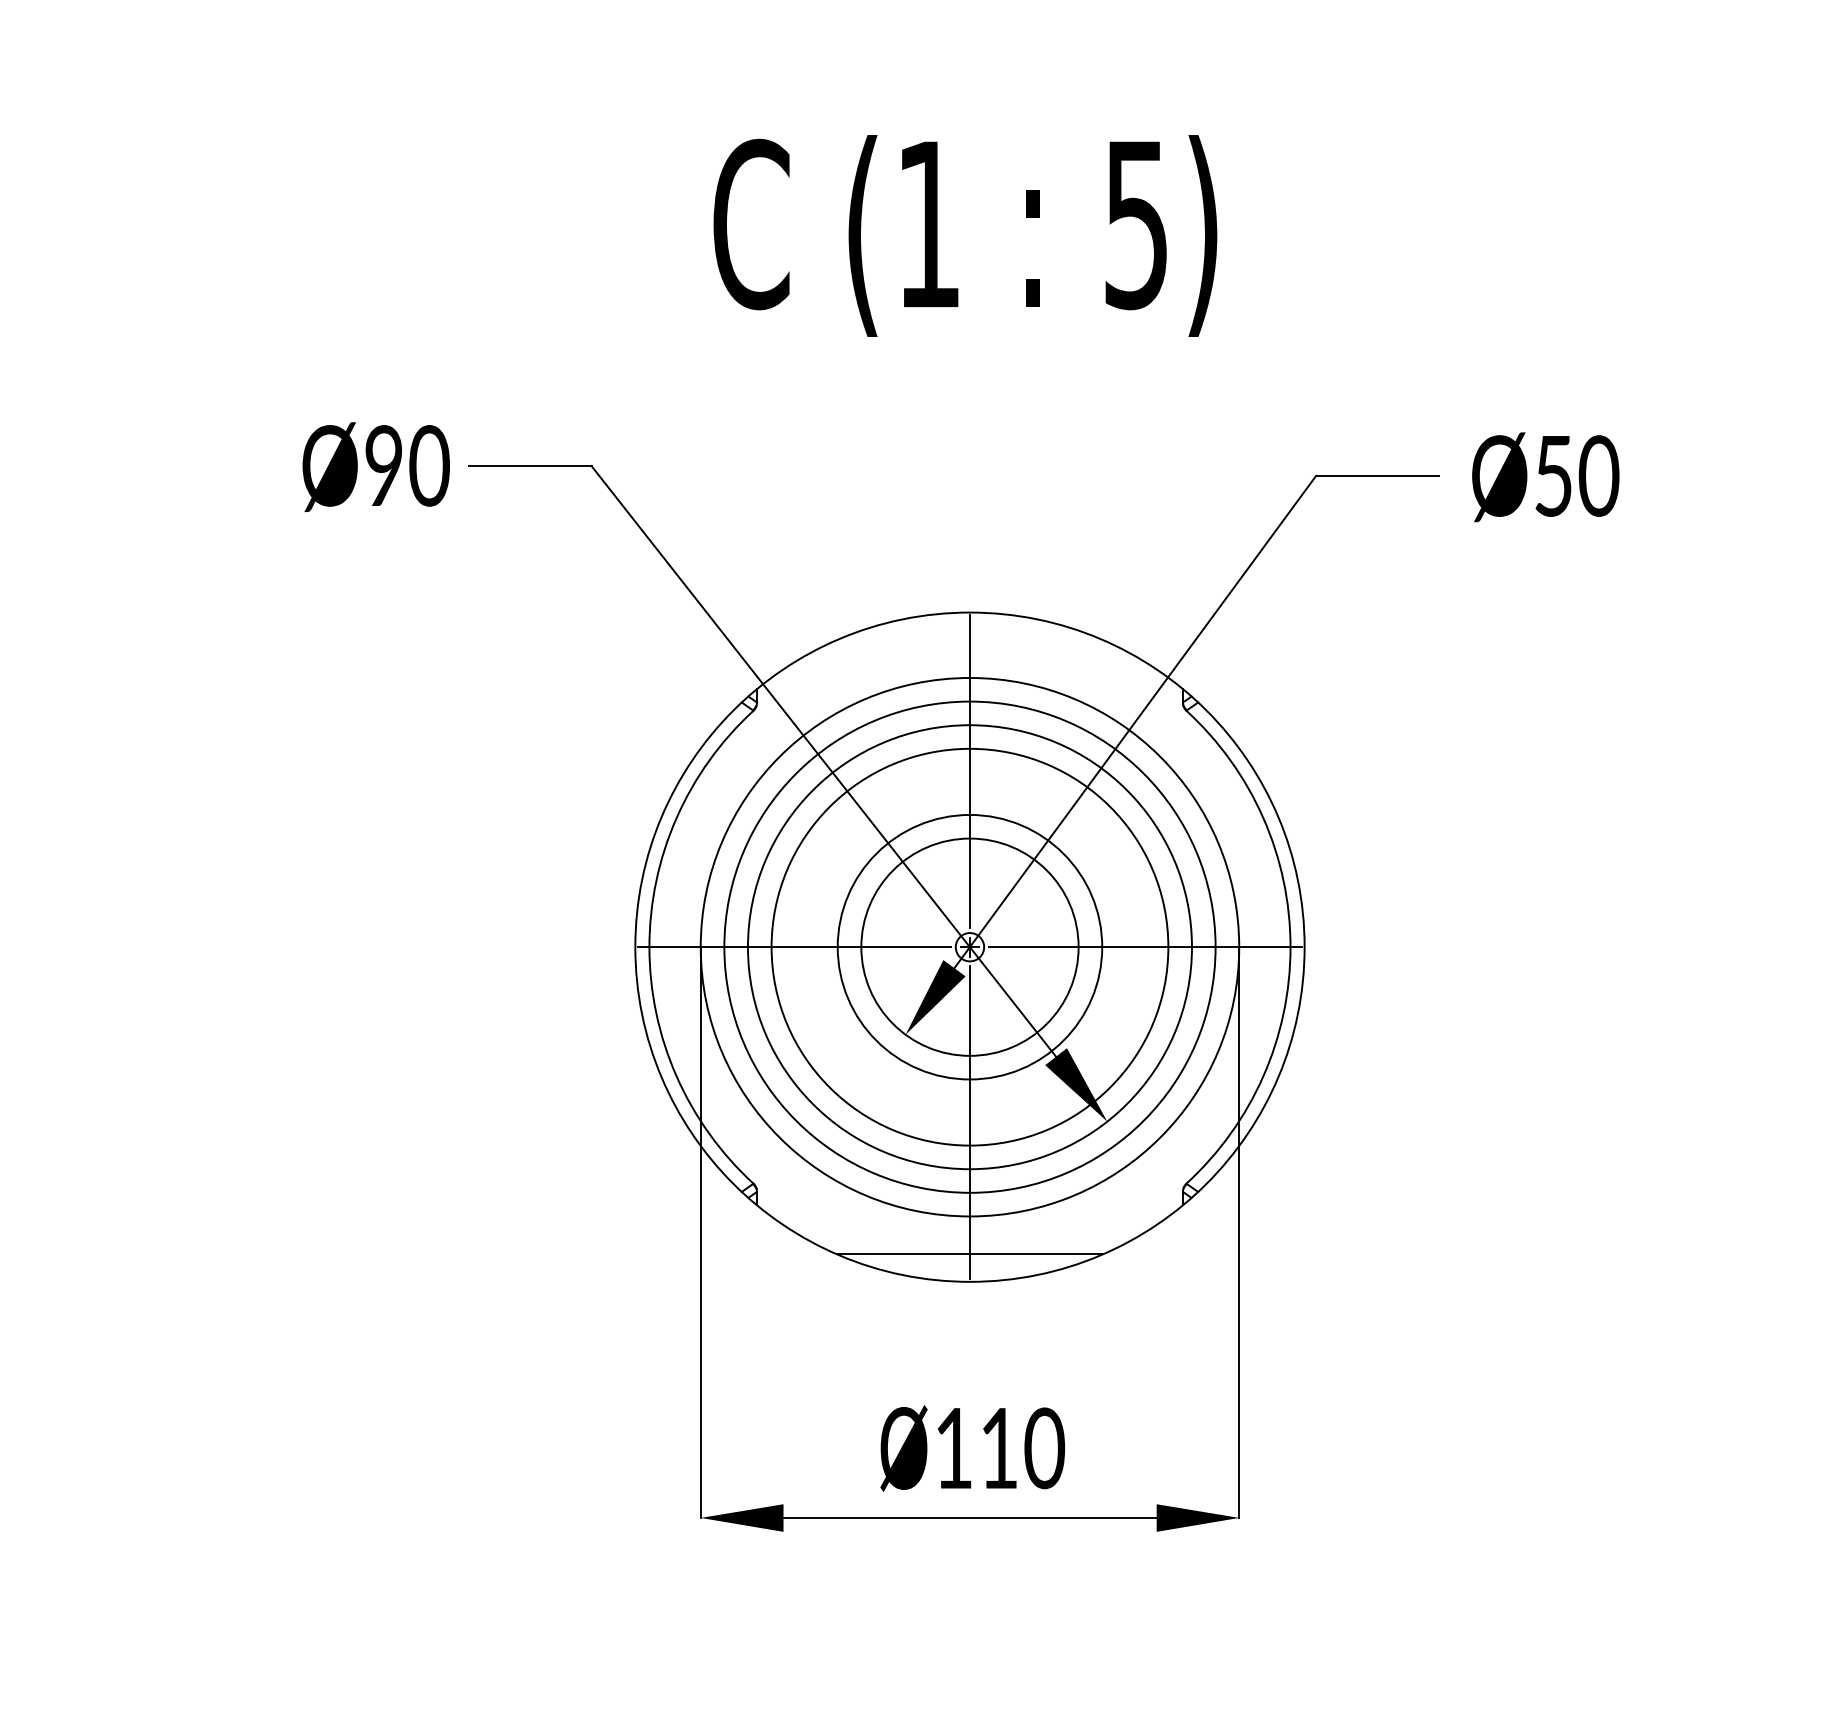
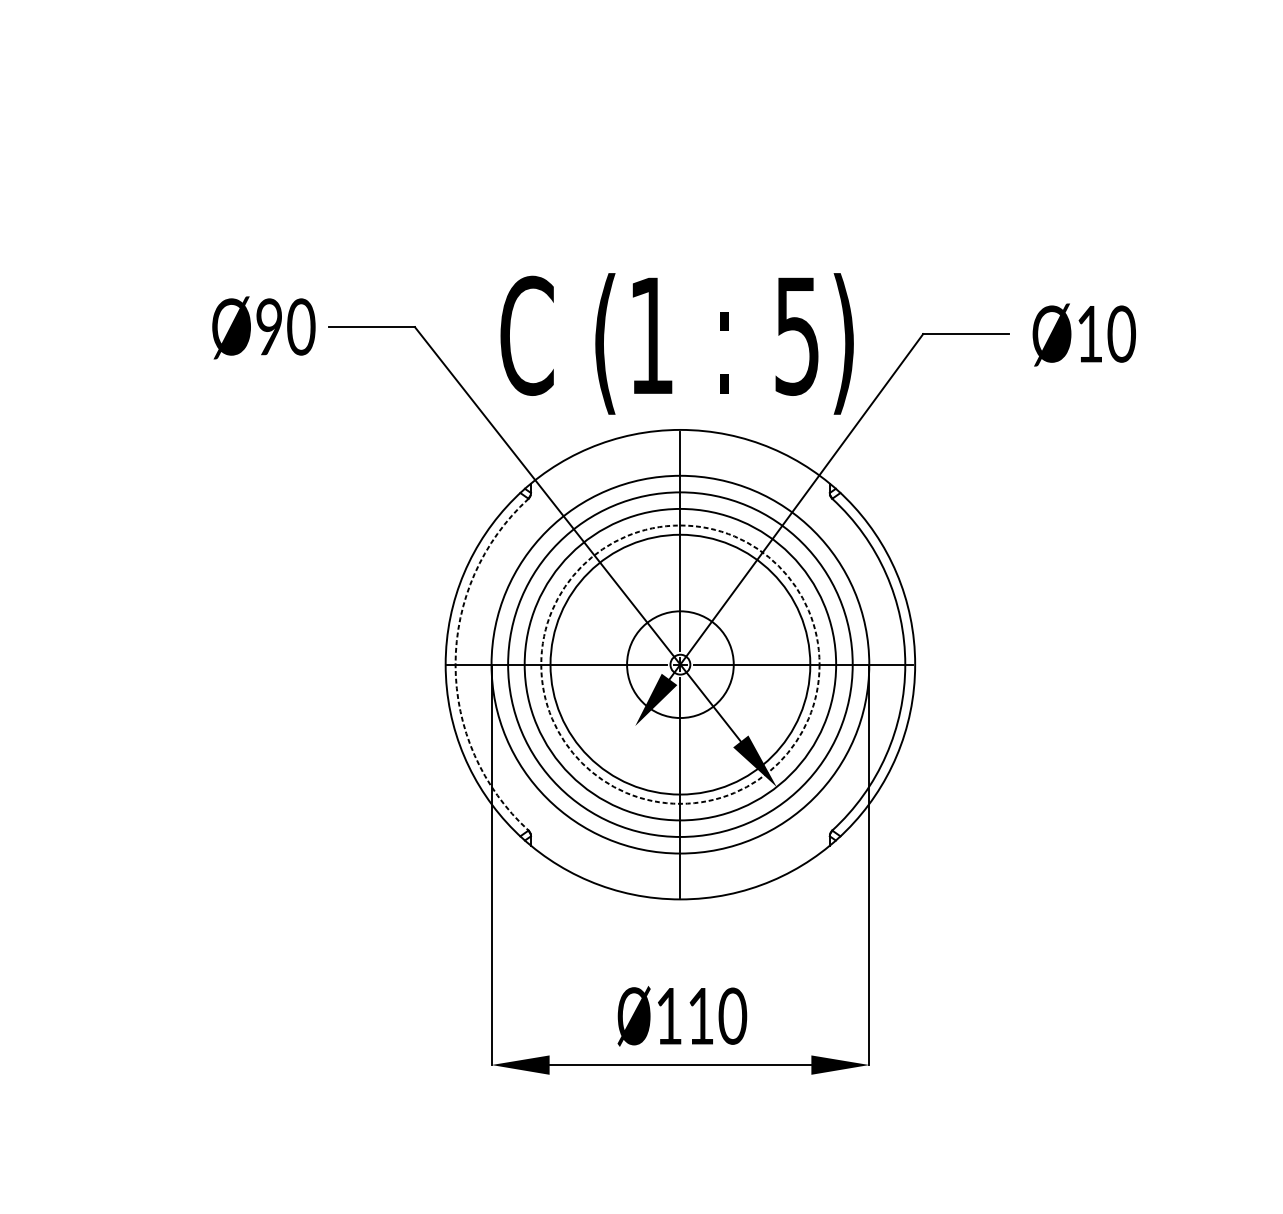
text: (965, 235) -> (677, 343), moved
text: (1553, 475) -> (1089, 333), Ø50 -> Ø10
circle: (969, 946) -> (680, 664), size x0.7
circle: (969, 946) -> (680, 664), size x1.4
circle: (969, 946) -> (680, 664), solid -> dashed
arc: (649, 947) -> (455, 664), solid -> dashed
line: (969, 1254) -> (680, 880), removed

